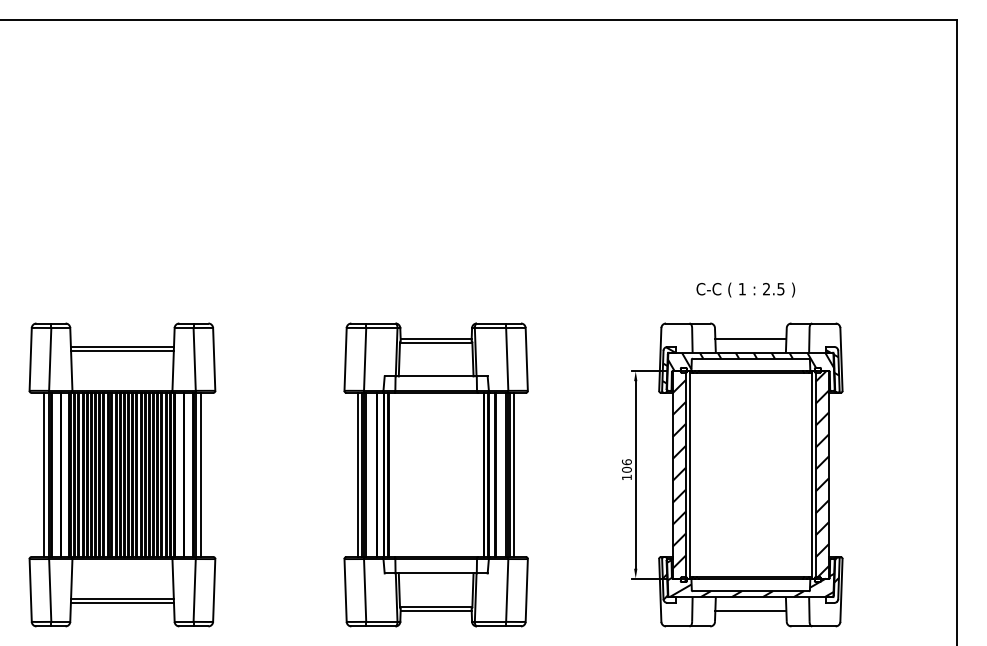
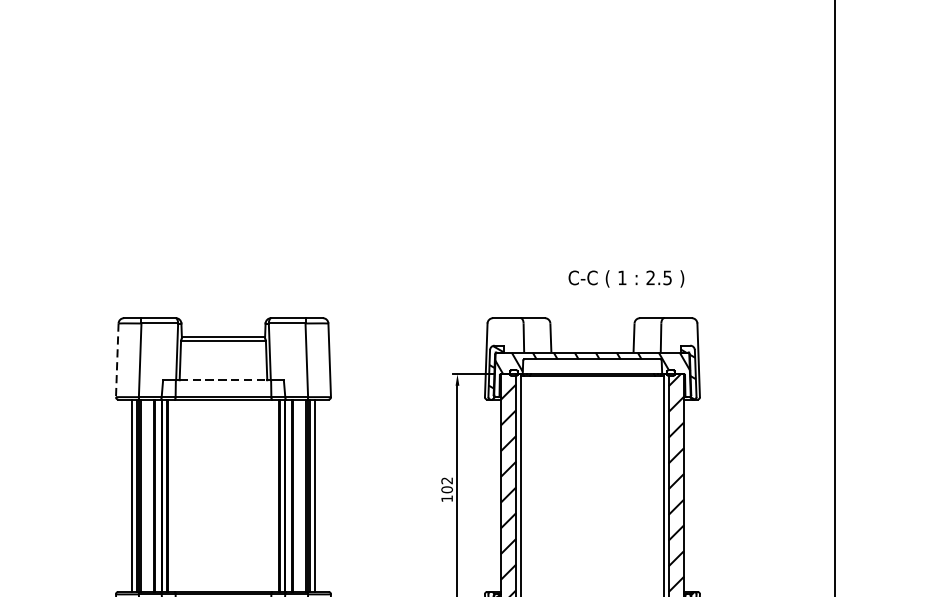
text: (745, 289) -> (626, 278), moved
line: (750, 339) -> (592, 336), removed
line: (345, 359) -> (117, 360), solid -> dashed
line: (436, 376) -> (223, 380), solid -> dashed
text: (626, 462) -> (446, 481), 106 -> 102

